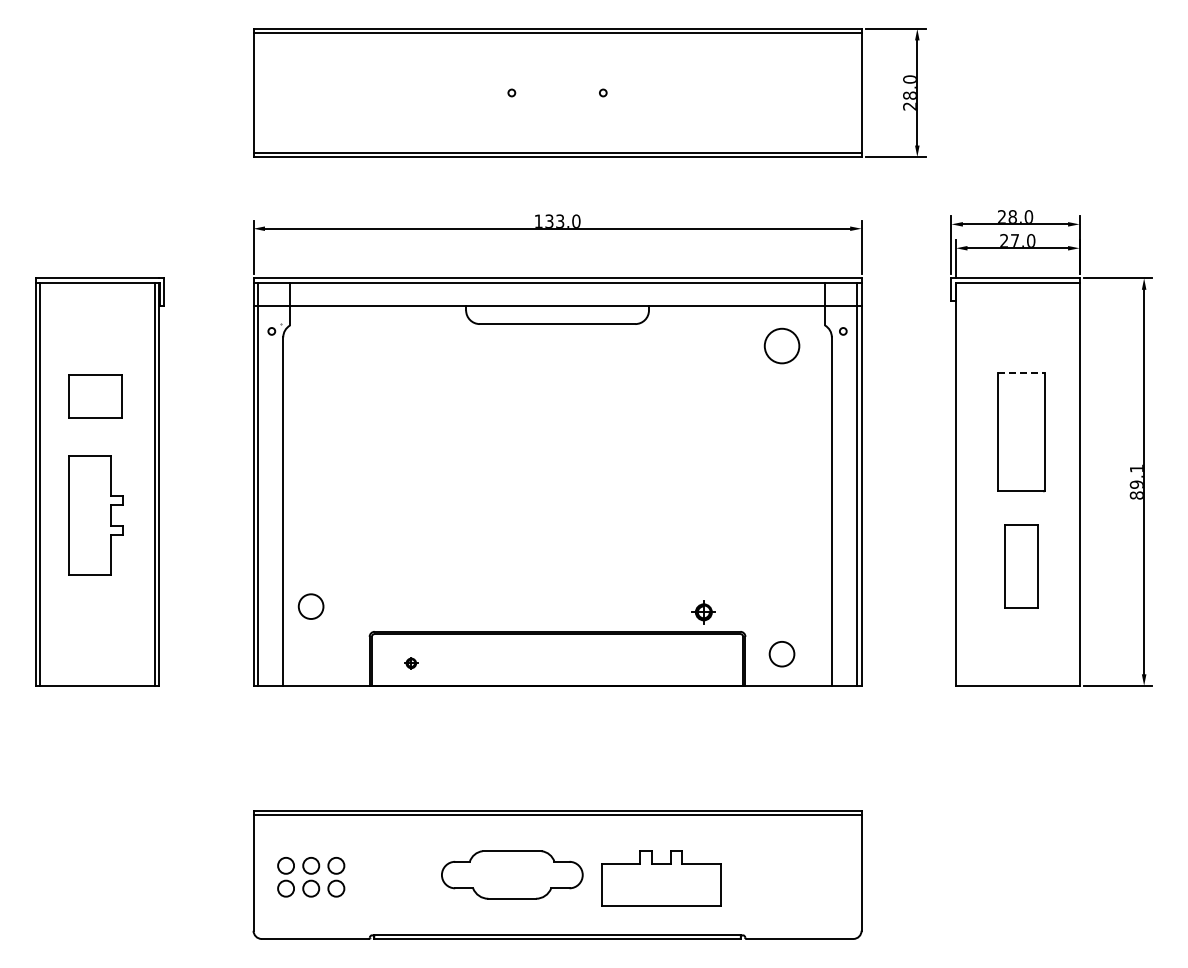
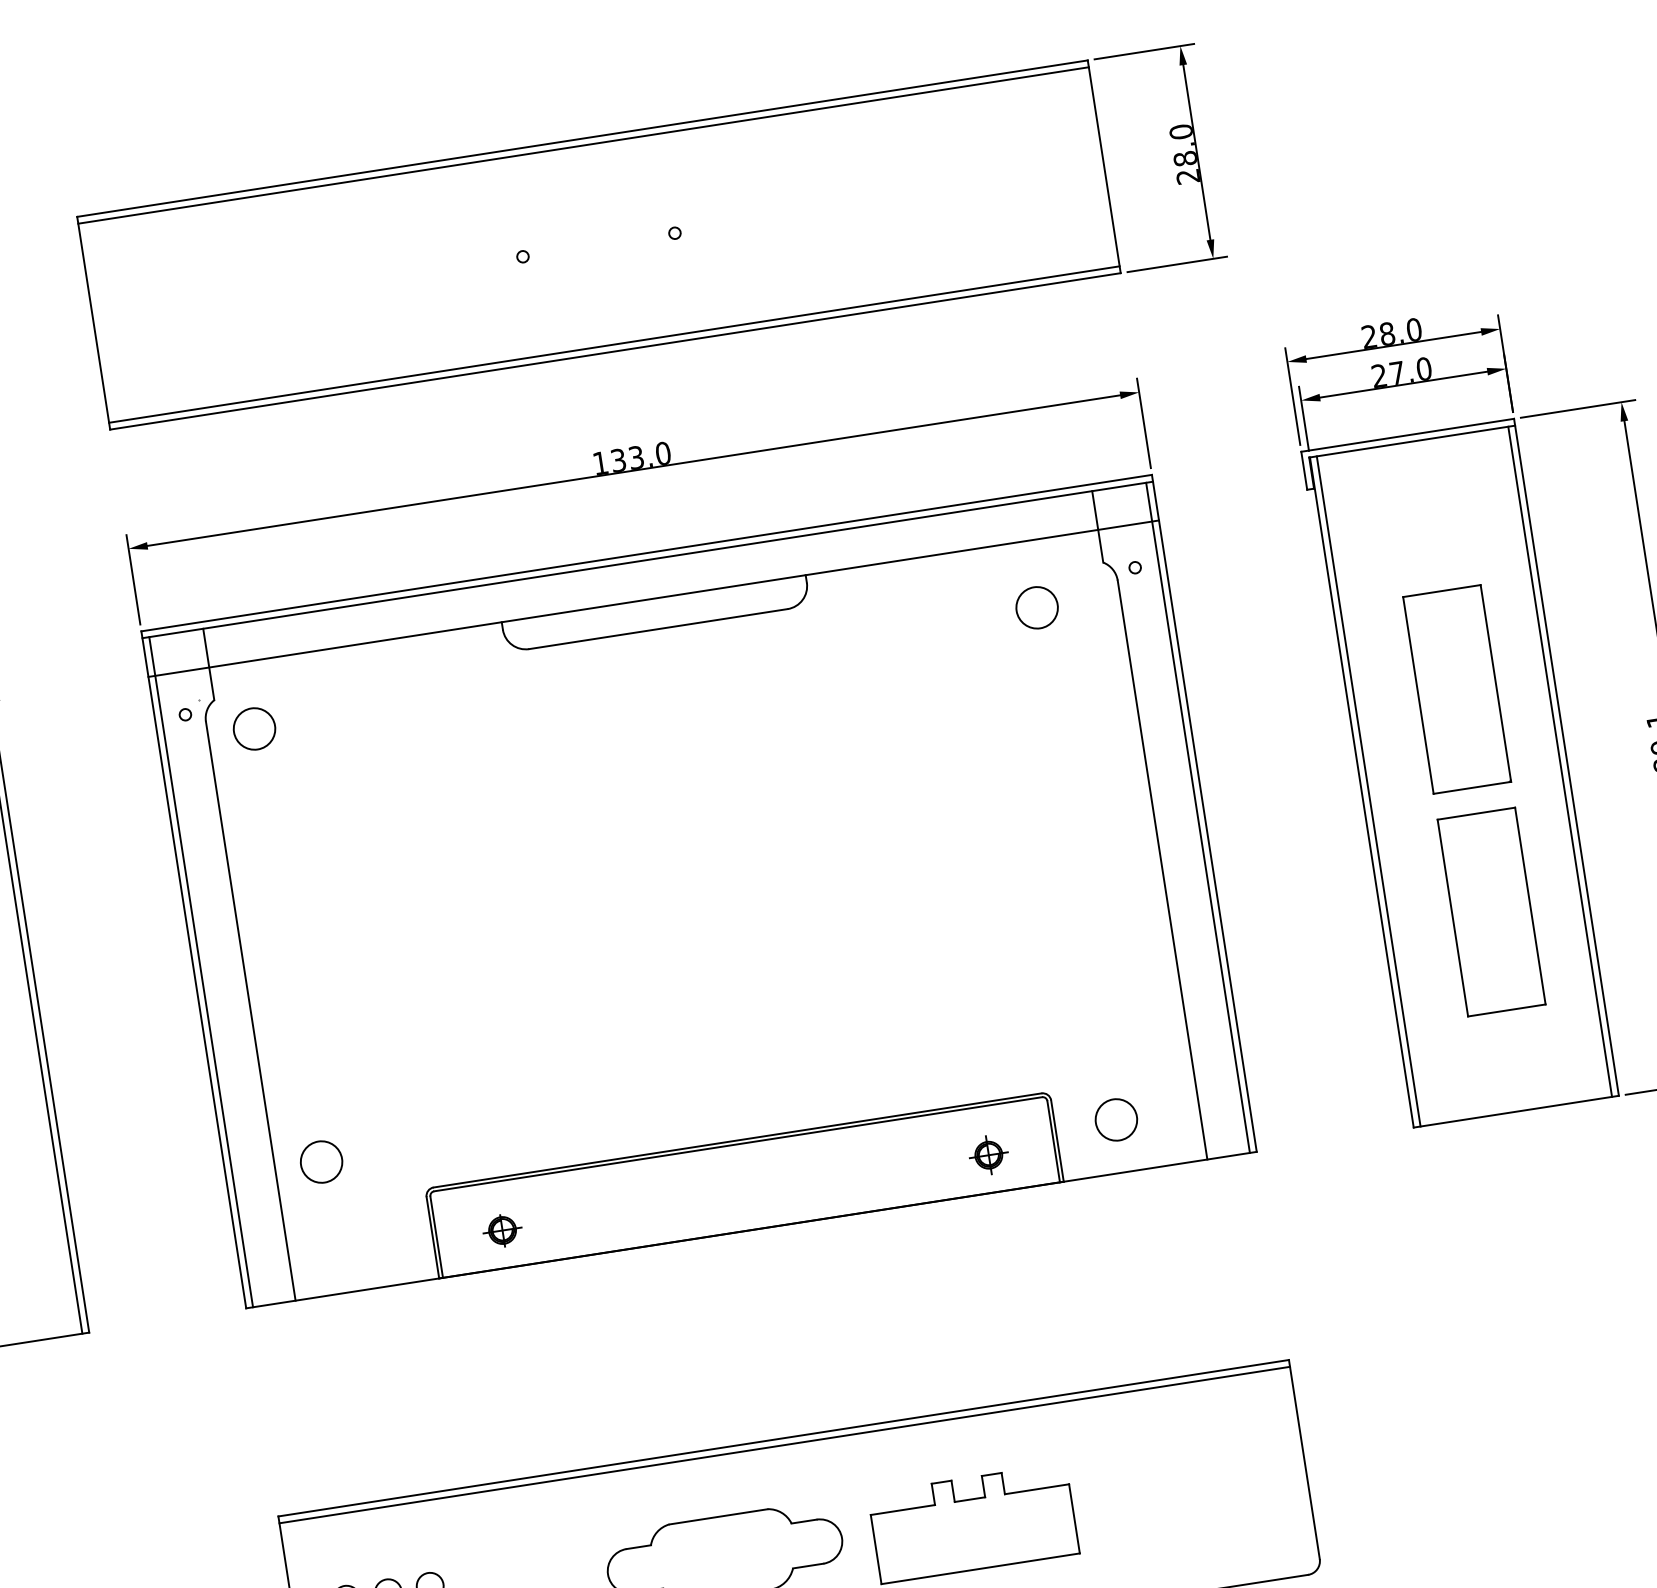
circle: (310, 345) -> (253, 728), added
circle: (781, 345) -> (1036, 607), size x0.71
line: (1021, 373) -> (1442, 591), dashed -> solid
line: (960, 483) -> (1369, 790), added
line: (1075, 483) -> (1560, 760), added
part: (1021, 565) -> (1491, 910), size x1.43
part: (703, 612) -> (988, 1155), moved
part: (411, 663) -> (503, 1230), size x1.67

